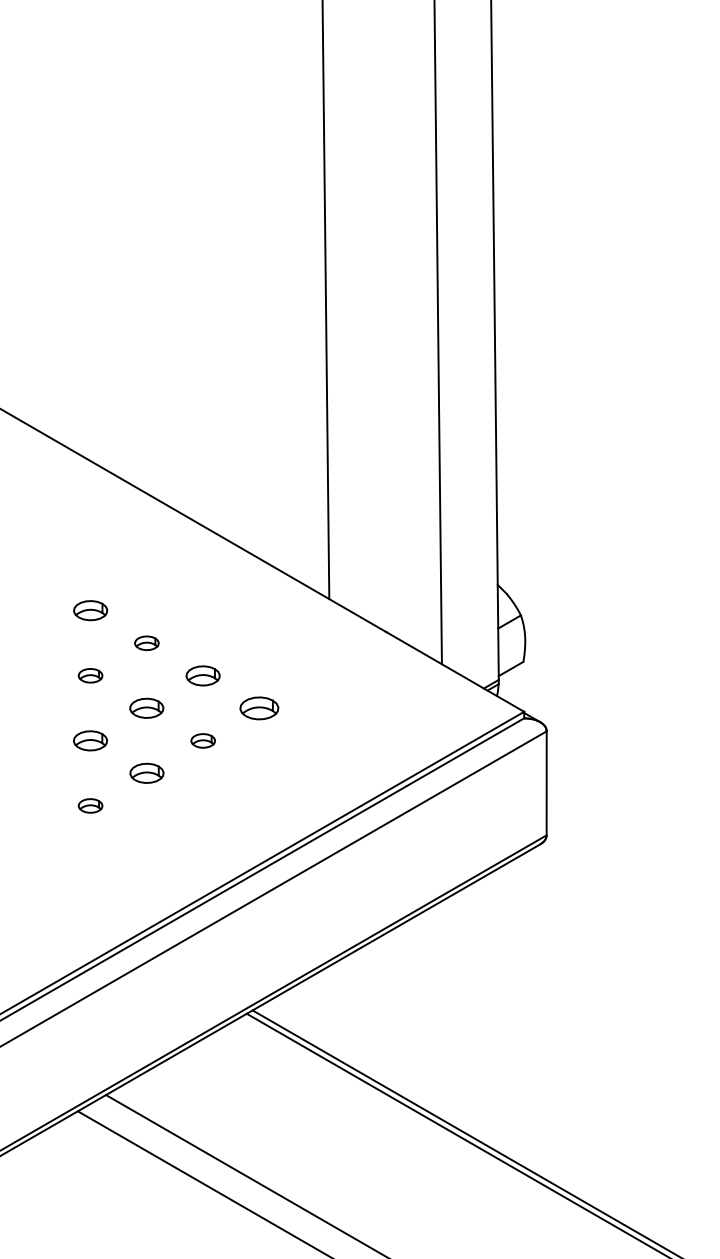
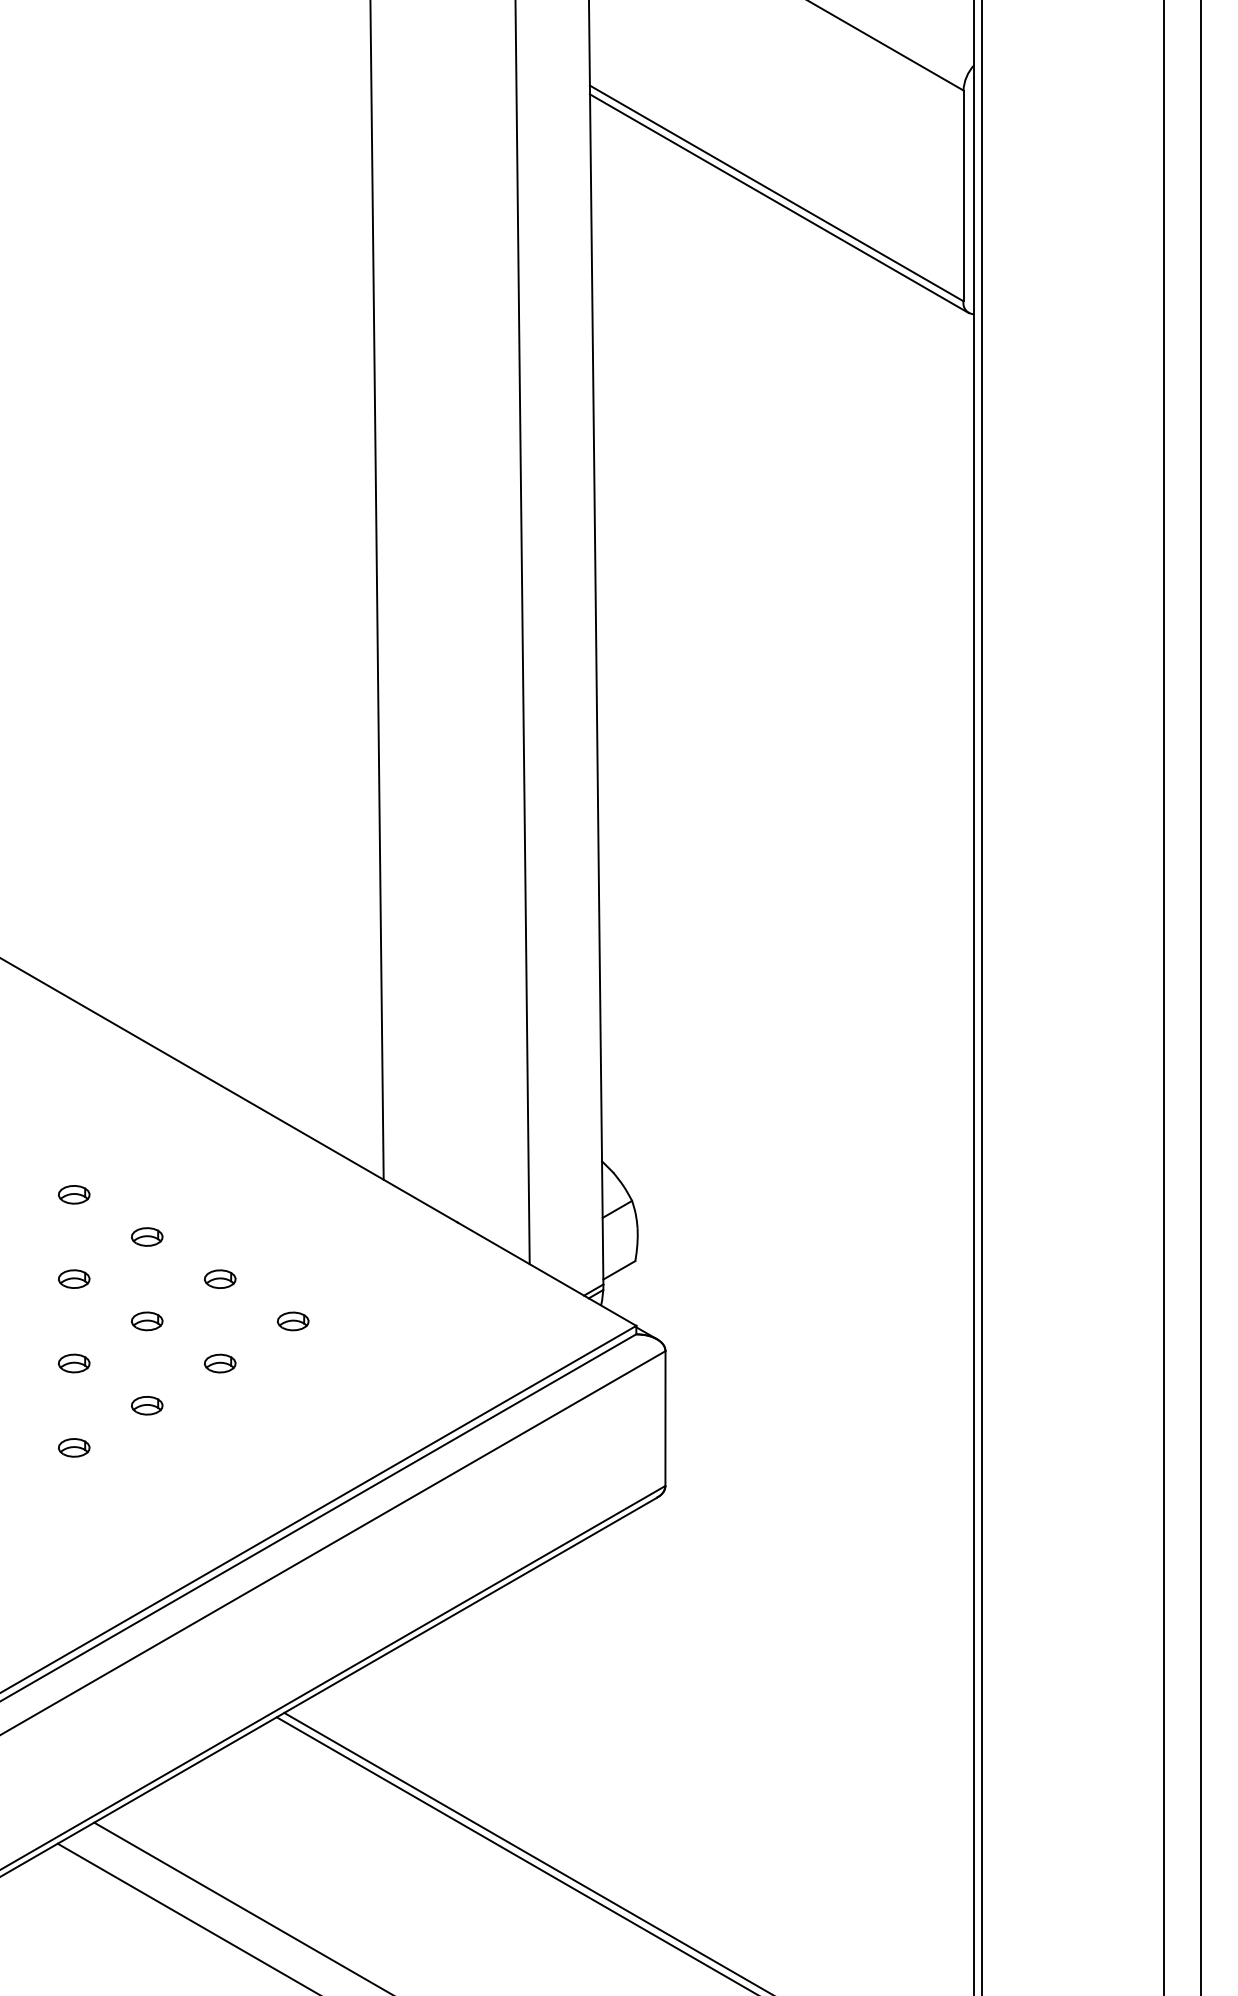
part: (90, 610) -> (73, 1194), size x0.71
part: (203, 675) -> (220, 1278), size x0.71
part: (147, 708) -> (147, 1321), size x0.71
part: (259, 708) -> (293, 1321), size x0.62
part: (90, 740) -> (74, 1363), size x0.71
part: (146, 773) -> (146, 1405), size x0.71

